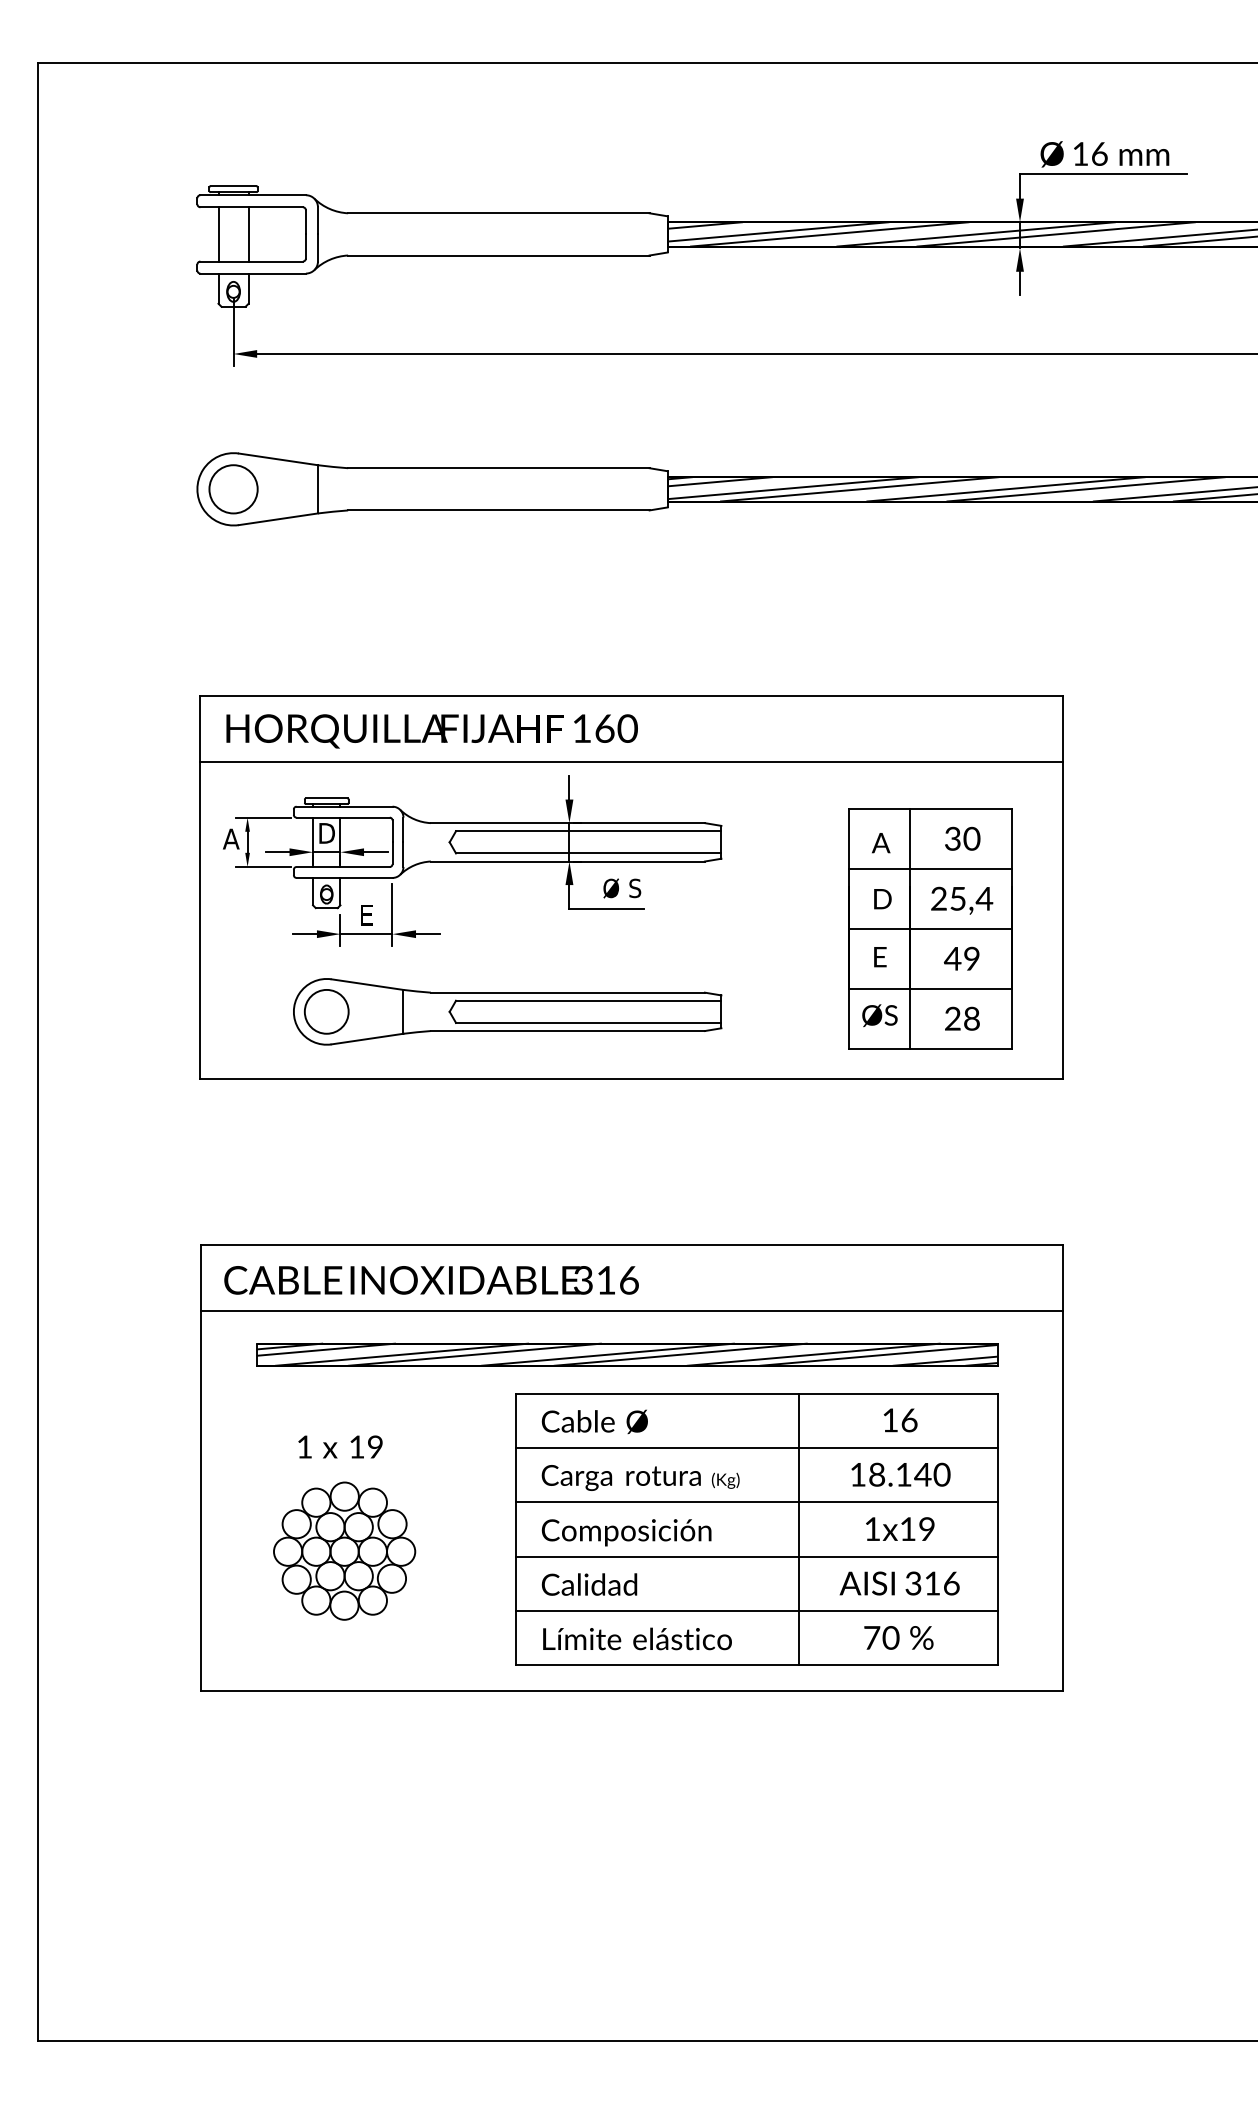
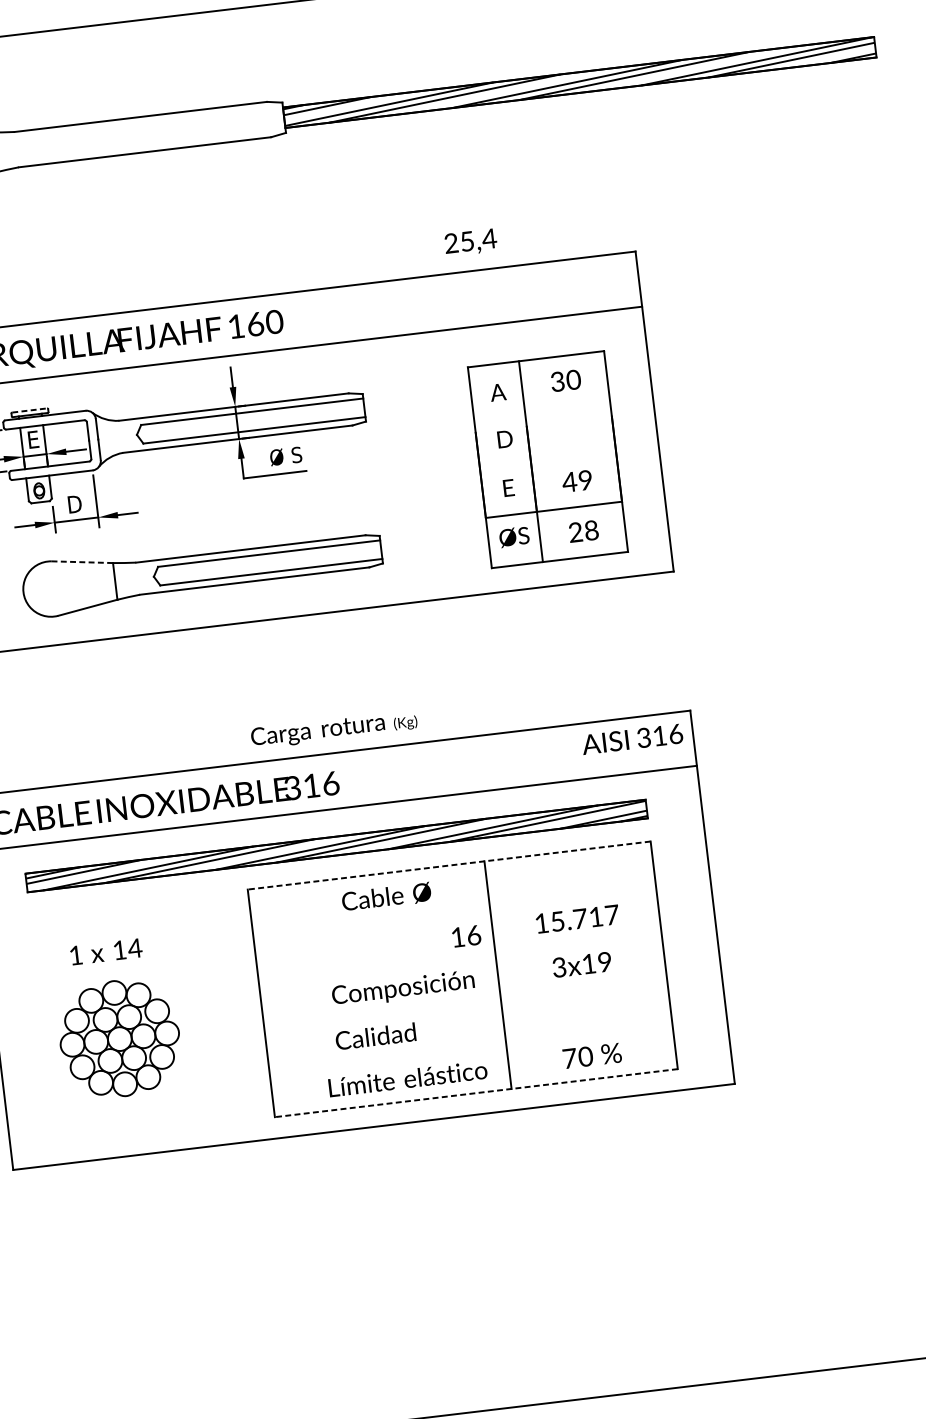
line: (326, 798) -> (29, 410), solid -> dashed
text: (326, 833) -> (33, 439), D -> E
line: (930, 869) -> (542, 409), removed
text: (962, 900) -> (471, 242), moved
text: (366, 915) -> (74, 504), E -> D
line: (930, 929) -> (548, 459), removed
line: (367, 984) -> (82, 562), solid -> dashed
circle: (326, 1011) -> (50, 588), removed
line: (757, 1393) -> (449, 865), solid -> dashed
text: (900, 1420) -> (466, 936), moved
text: (594, 1421) -> (386, 896), moved
text: (374, 1446) -> (134, 948), 19 -> 14
line: (756, 1447) -> (454, 910), removed
text: (909, 1474) -> (584, 918), 18.140 -> 15.717
text: (640, 1477) -> (334, 729), moved
line: (756, 1502) -> (459, 956), removed
text: (872, 1529) -> (559, 967), 1x19 -> 3x19
text: (626, 1532) -> (403, 988), moved
line: (756, 1556) -> (465, 1001), removed
text: (899, 1583) -> (632, 739), moved
text: (589, 1584) -> (375, 1036), moved
line: (756, 1611) -> (470, 1048), removed
text: (637, 1638) -> (407, 1078), moved
line: (757, 1665) -> (476, 1093), solid -> dashed

